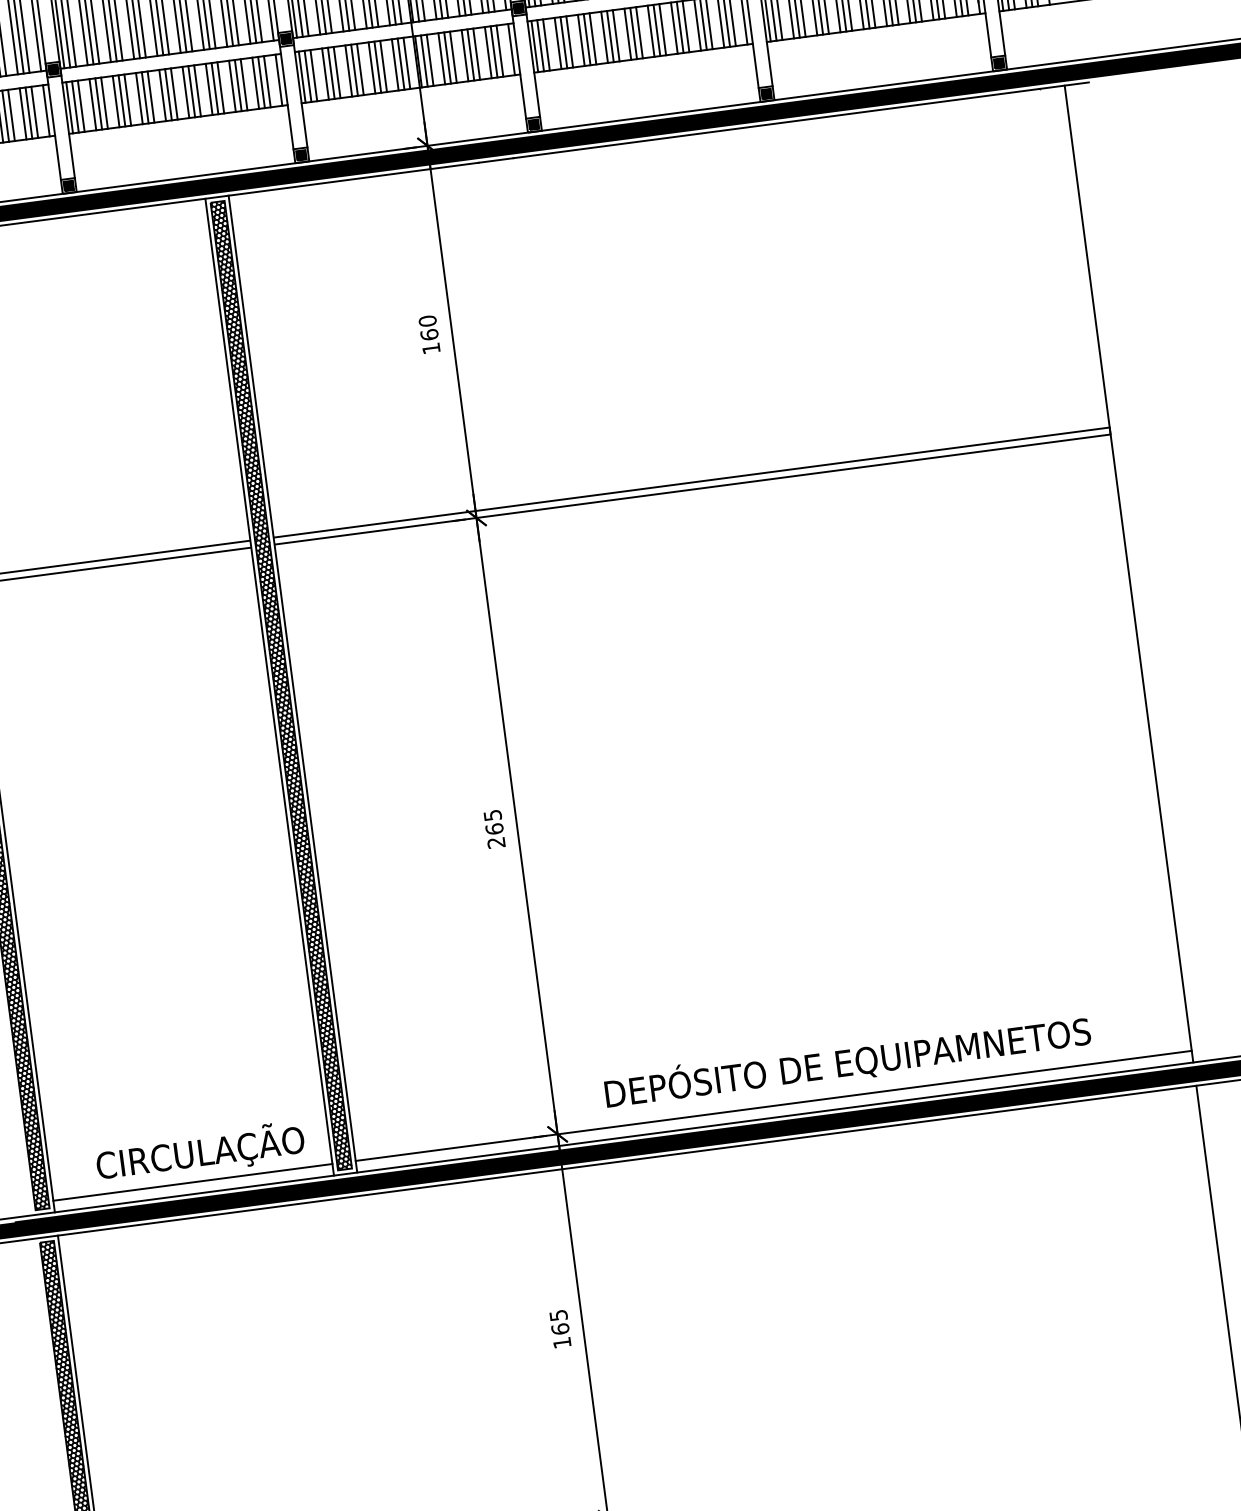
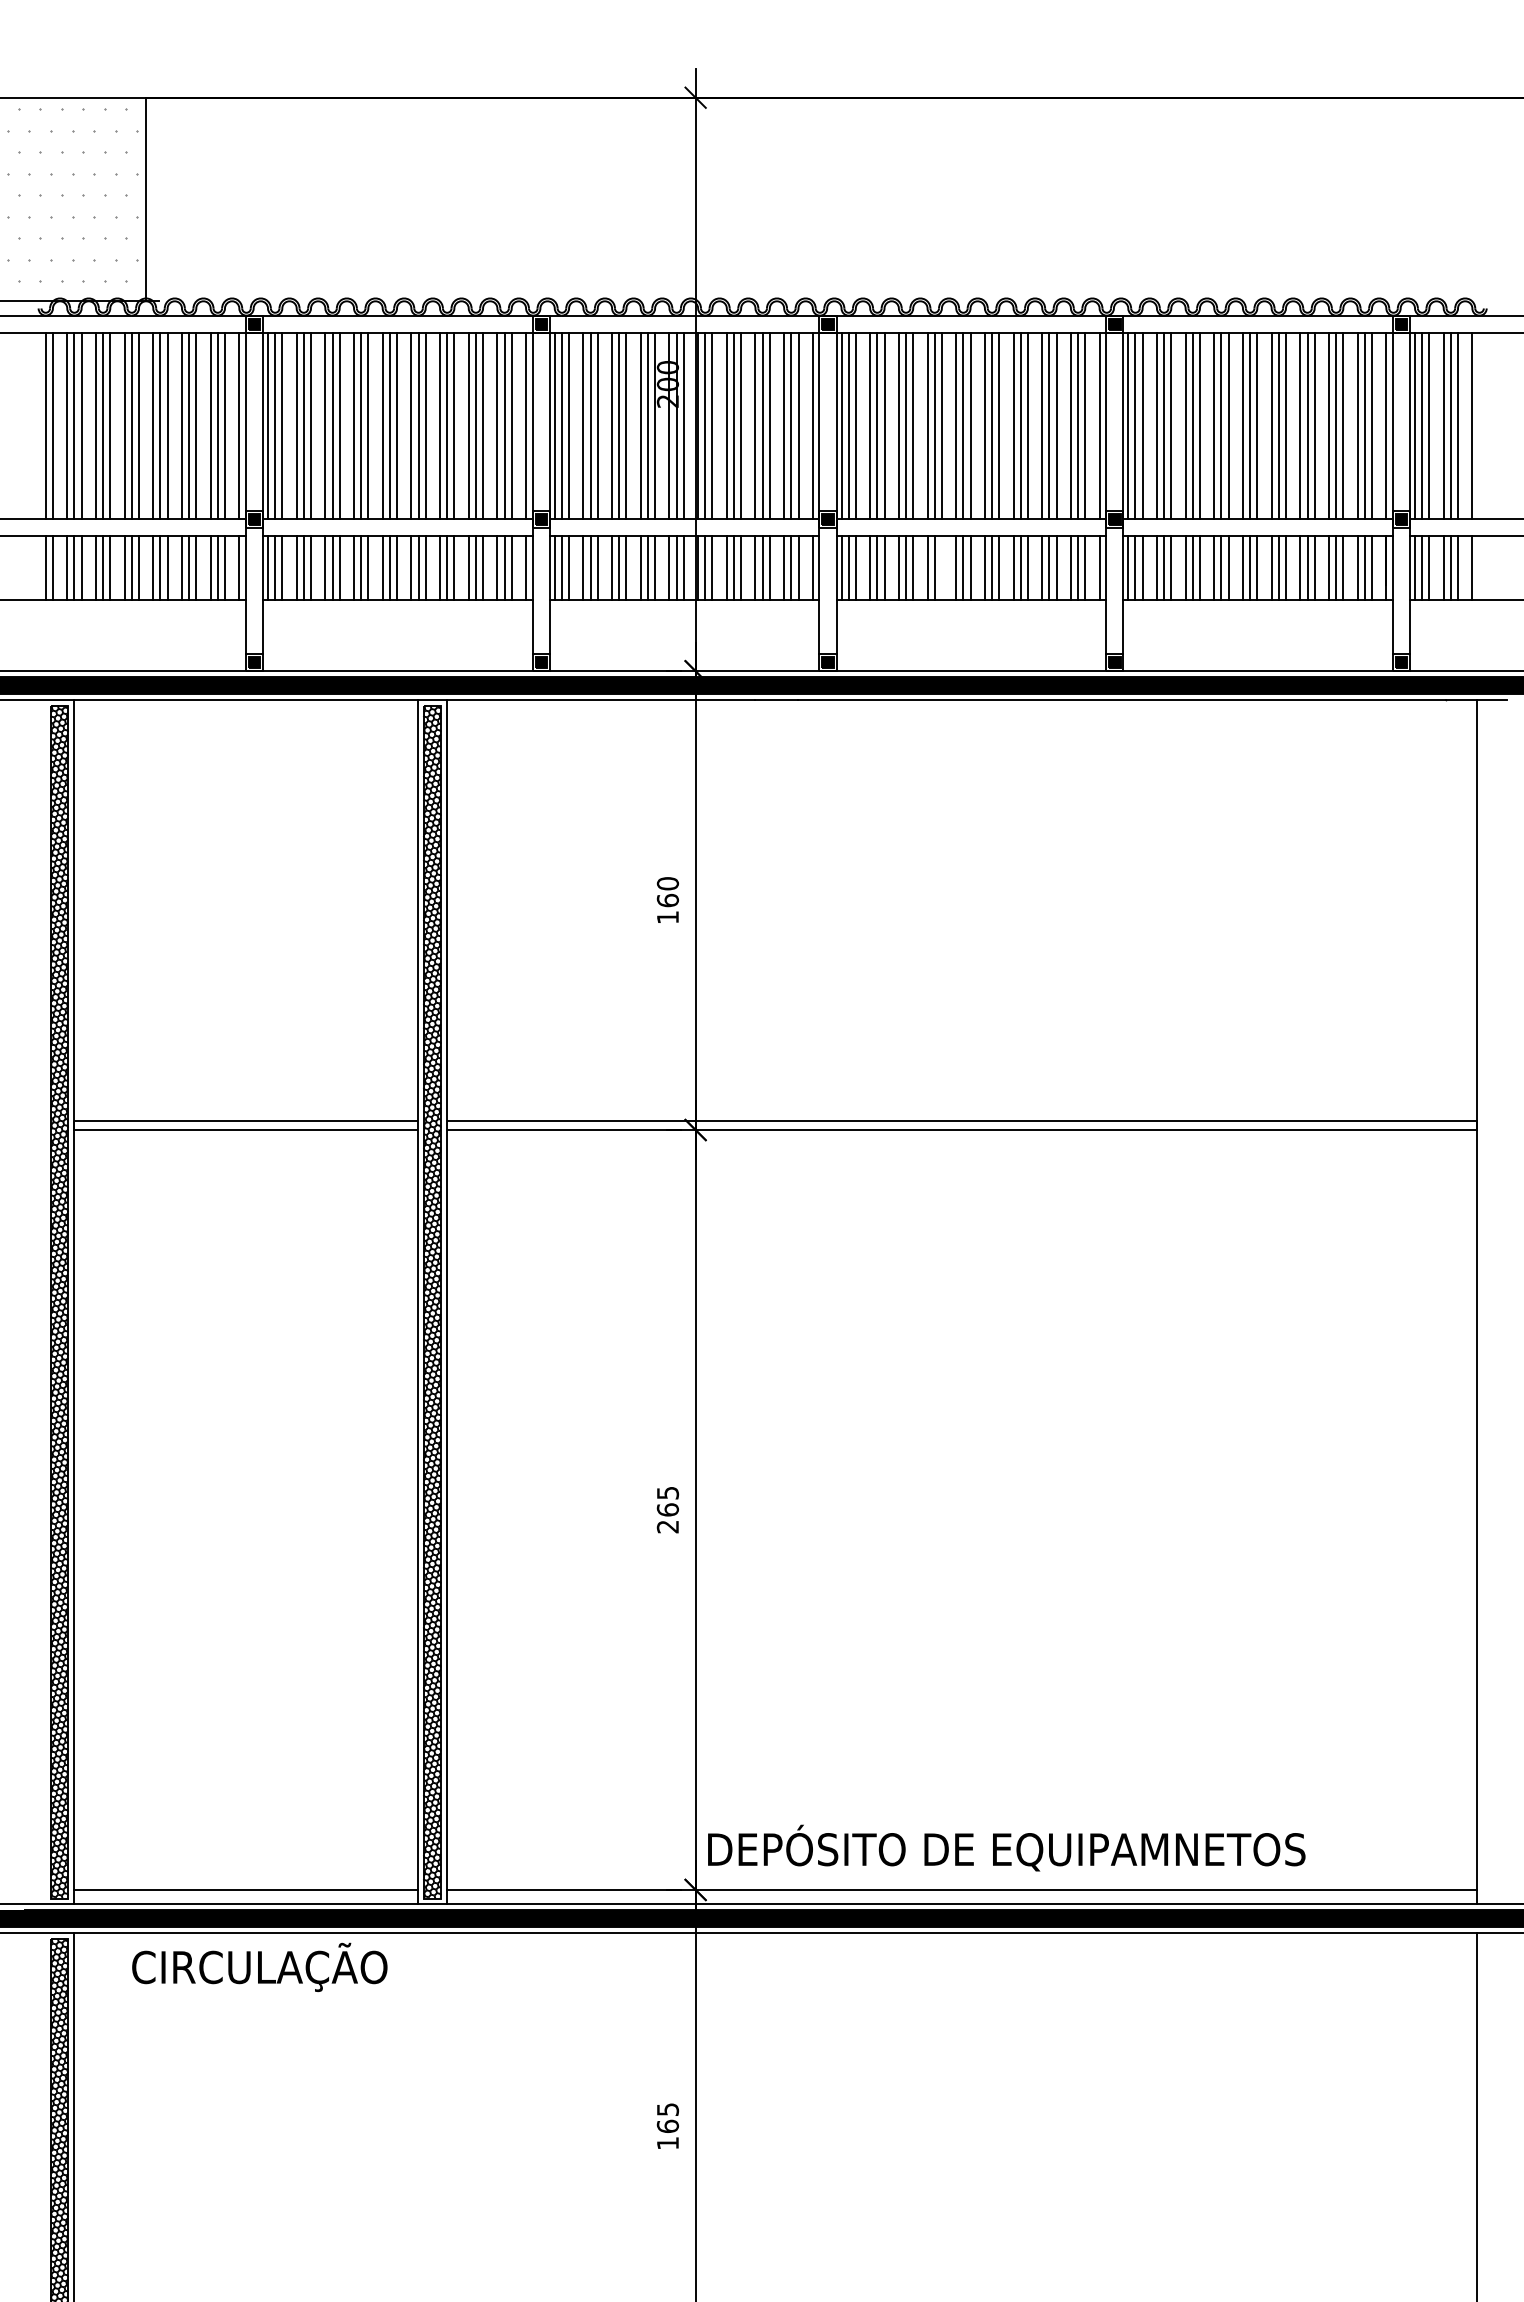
line: (615, 35) -> (941, 567), removed
text: (847, 1061) -> (1006, 1847), moved
text: (200, 1152) -> (259, 1966), moved

